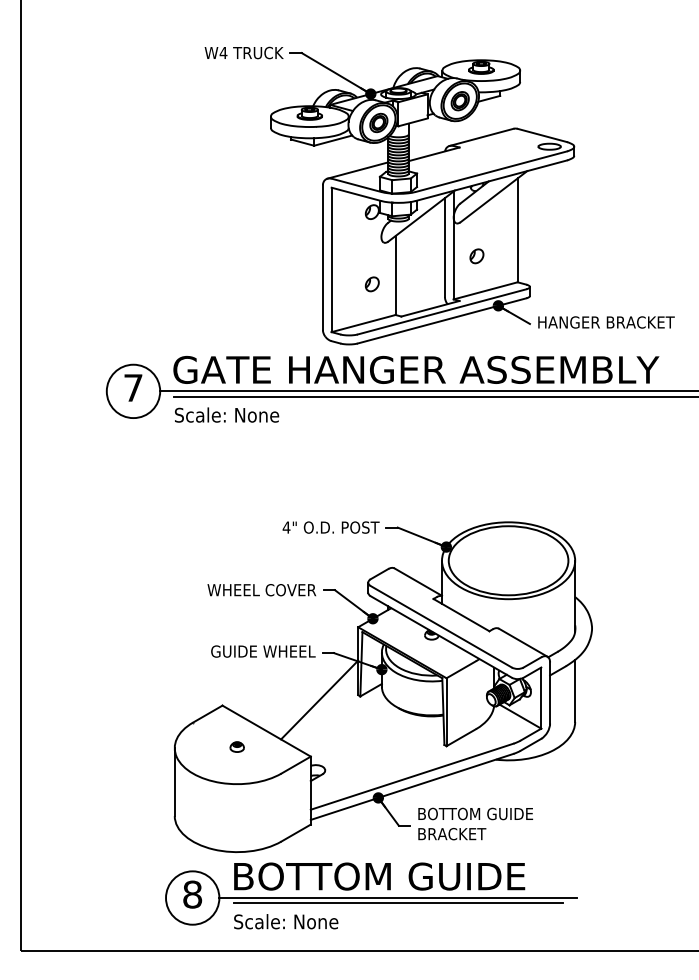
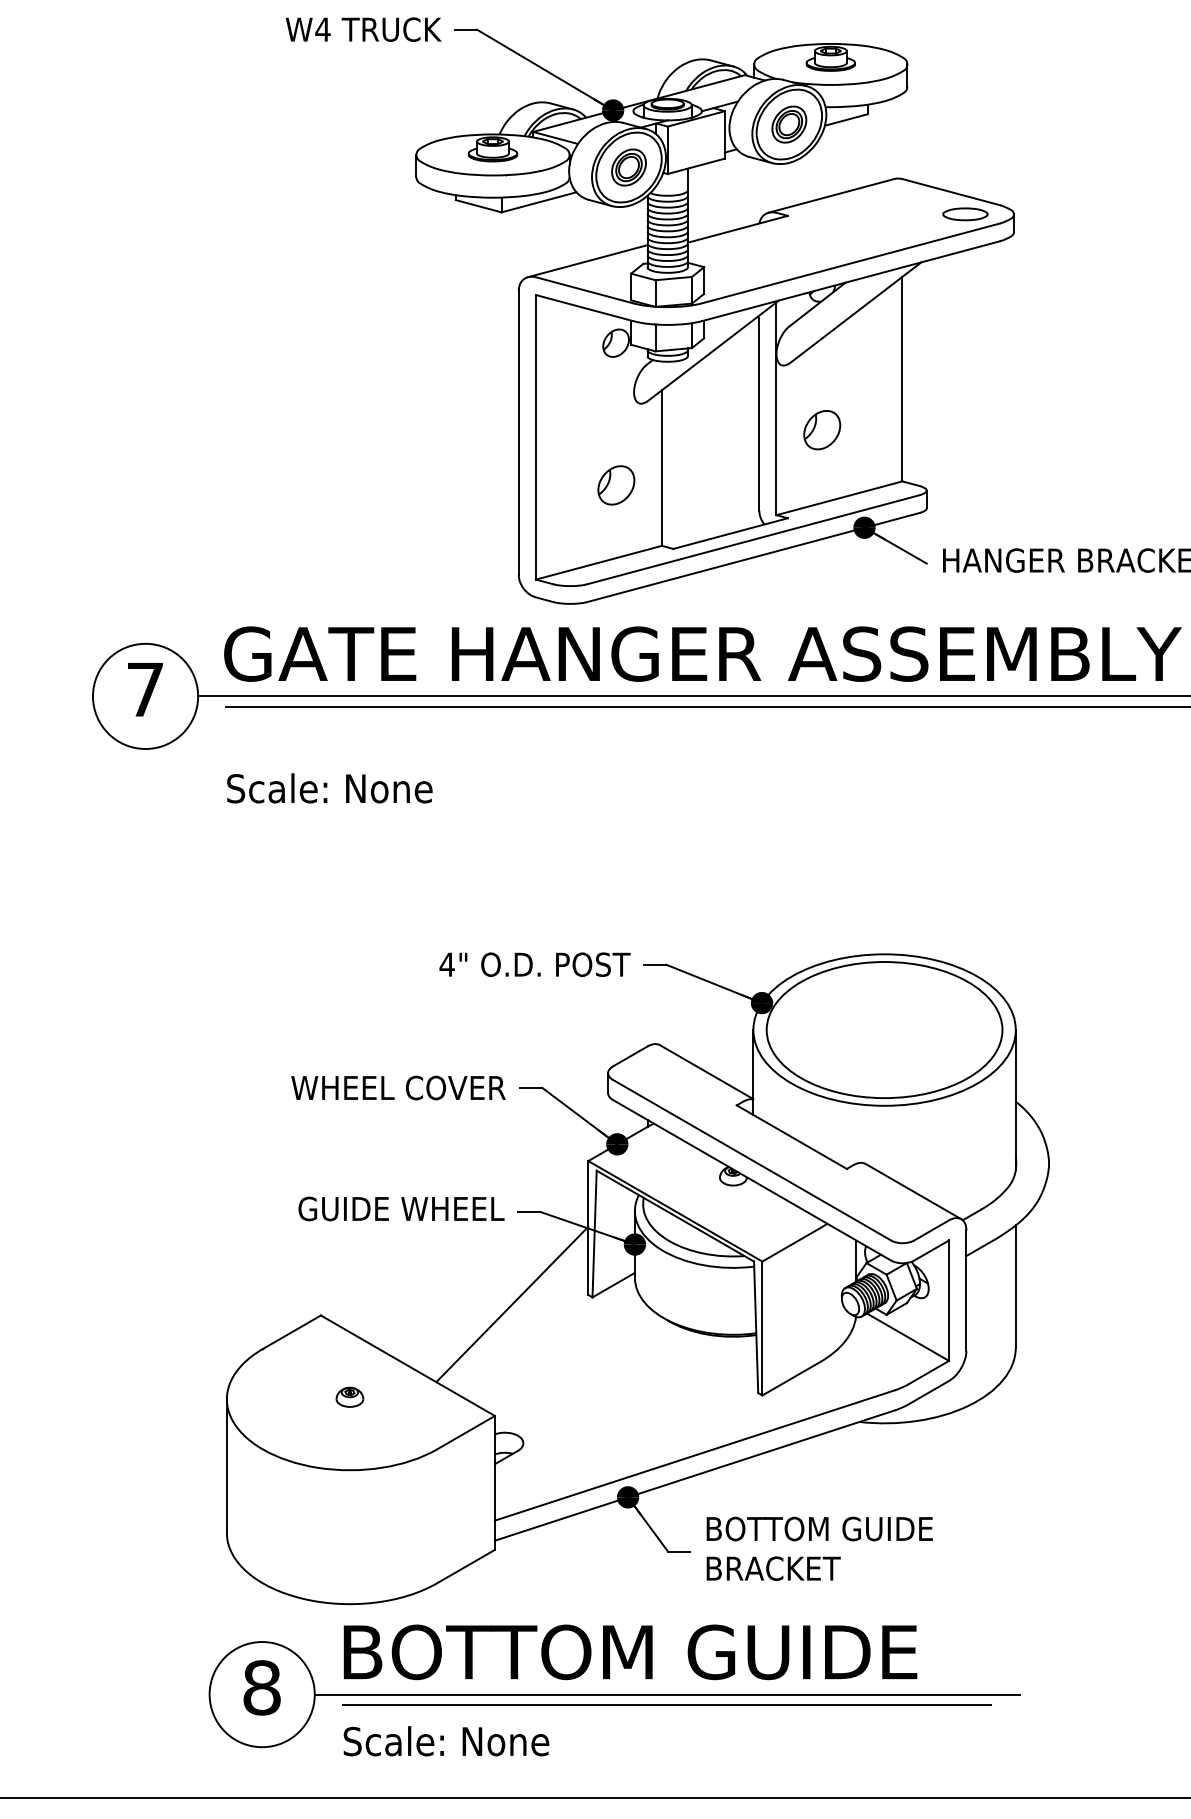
part: (476, 256) -> (821, 430), size x1.4
part: (371, 284) -> (614, 485), size x1.4
text: (227, 414) -> (330, 787), moved

